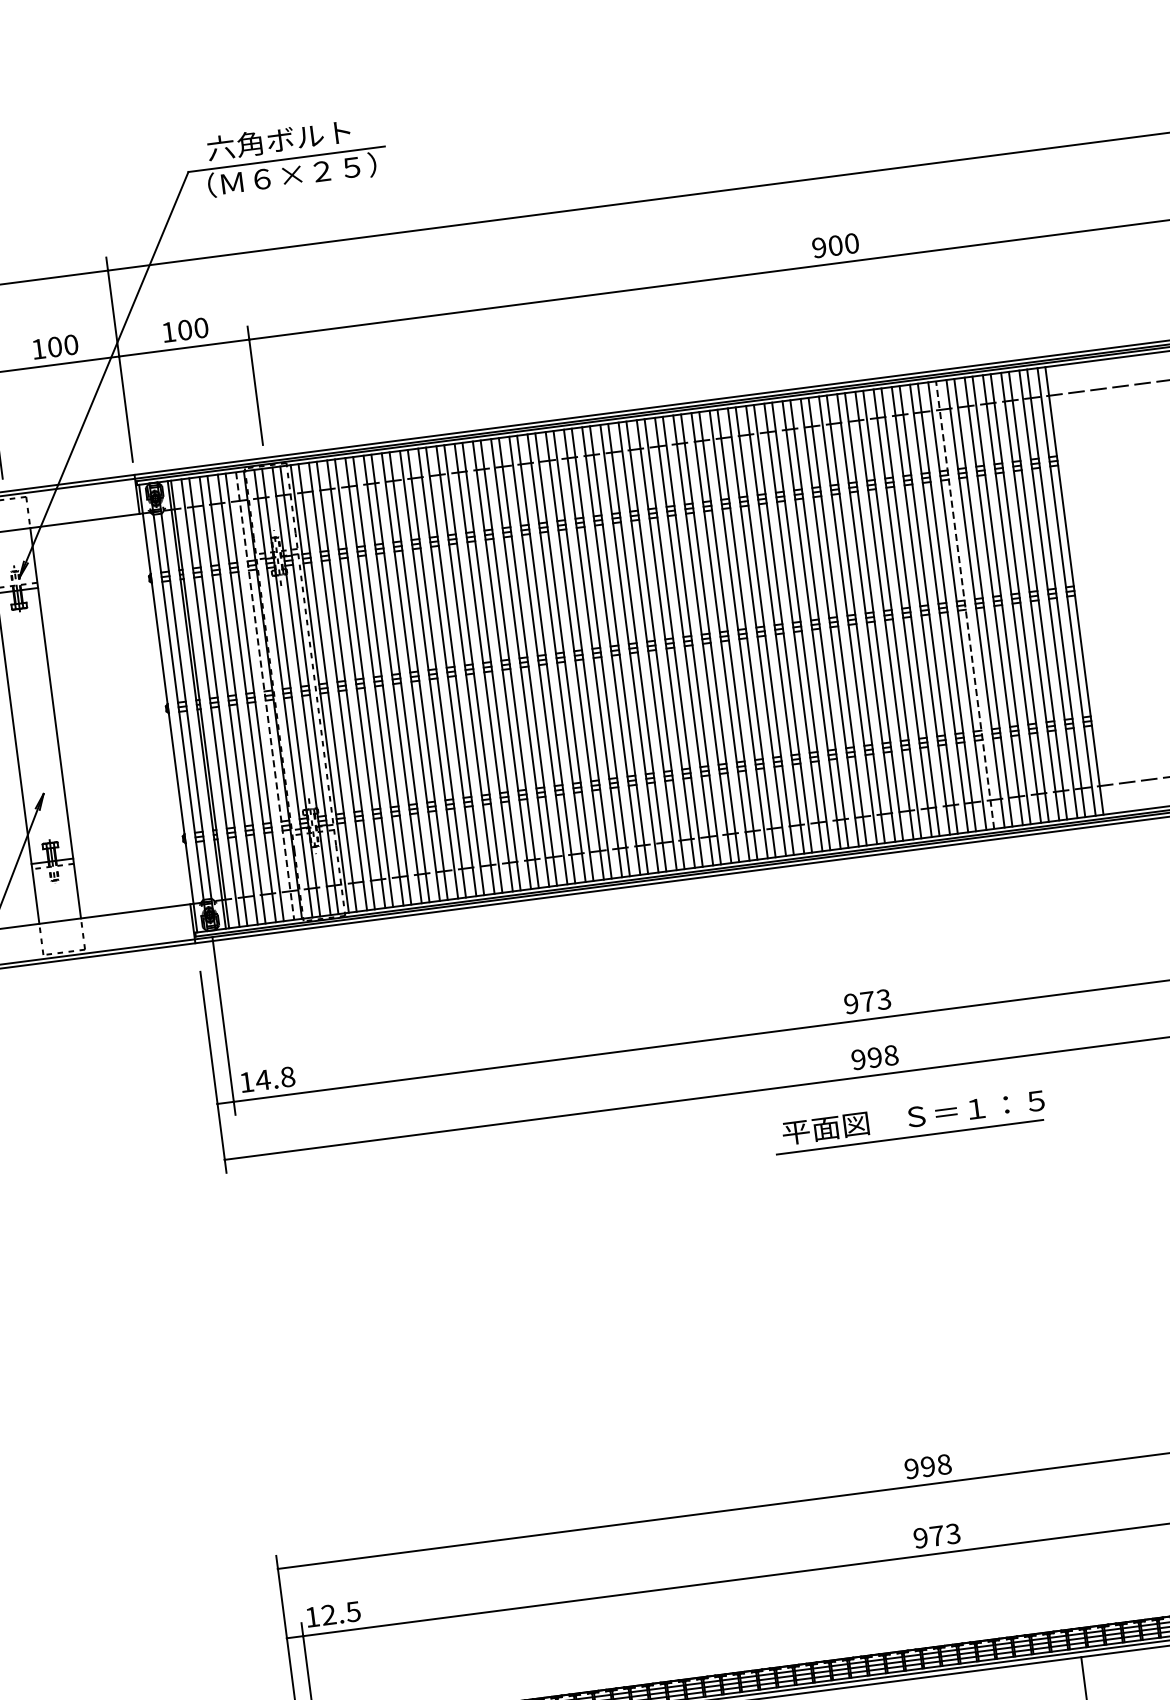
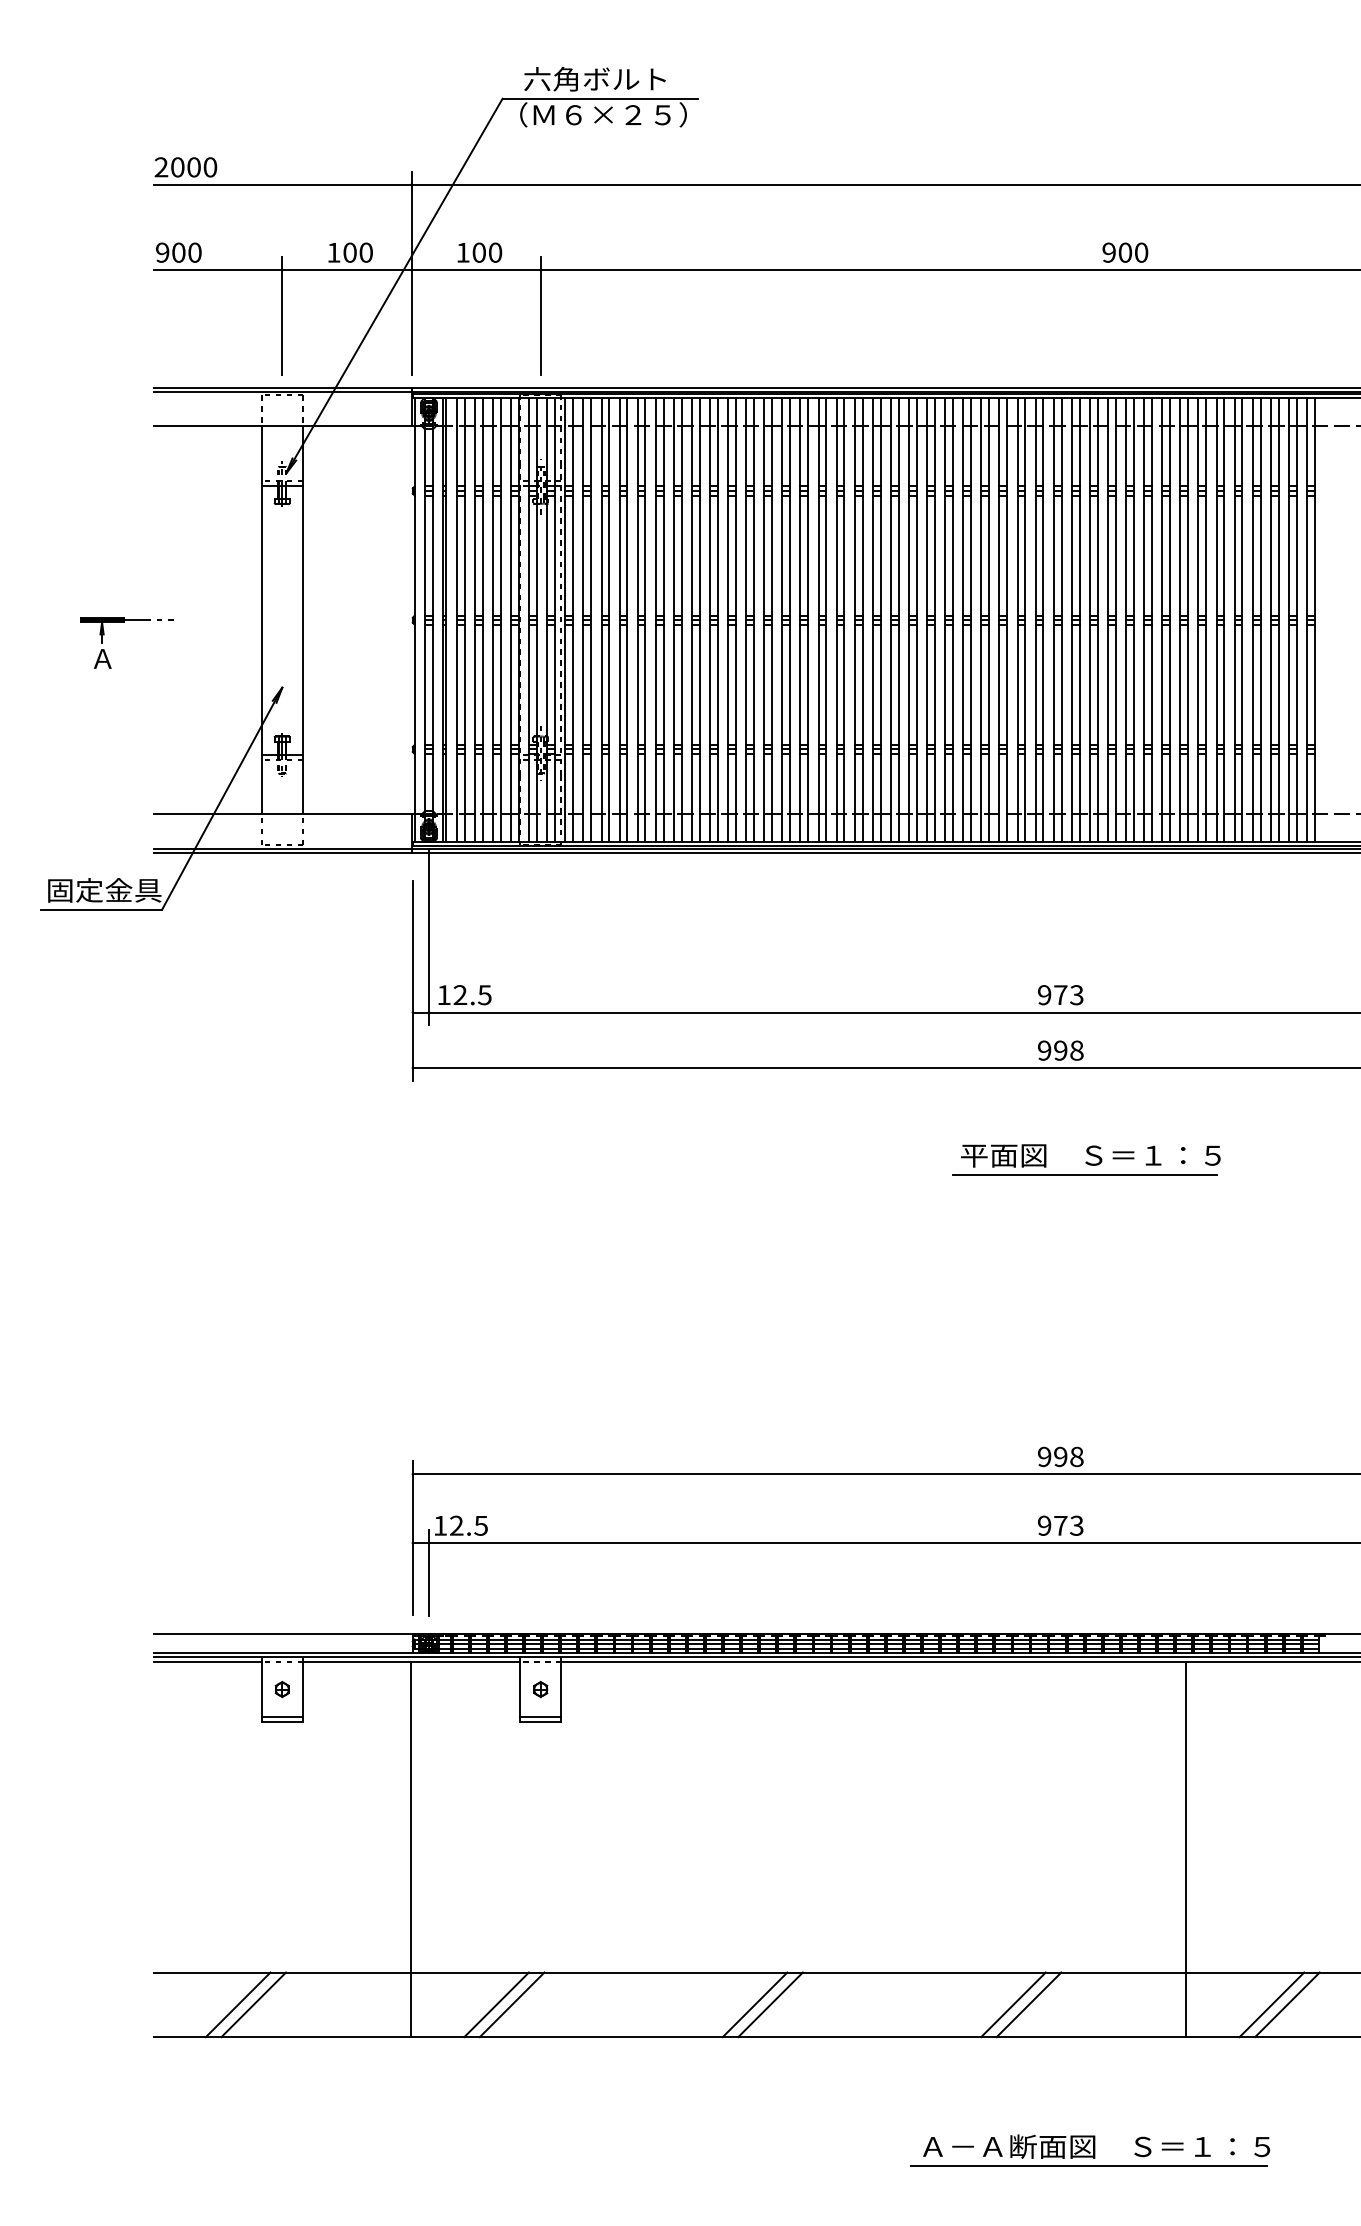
line: (965, 604) -> (1206, 619), dashed -> solid
line: (265, 696) -> (511, 620), dashed -> solid
text: (275, 1078) -> (472, 995), 14.8 -> 12.5
part: (909, 1121) -> (1086, 1159), moved

